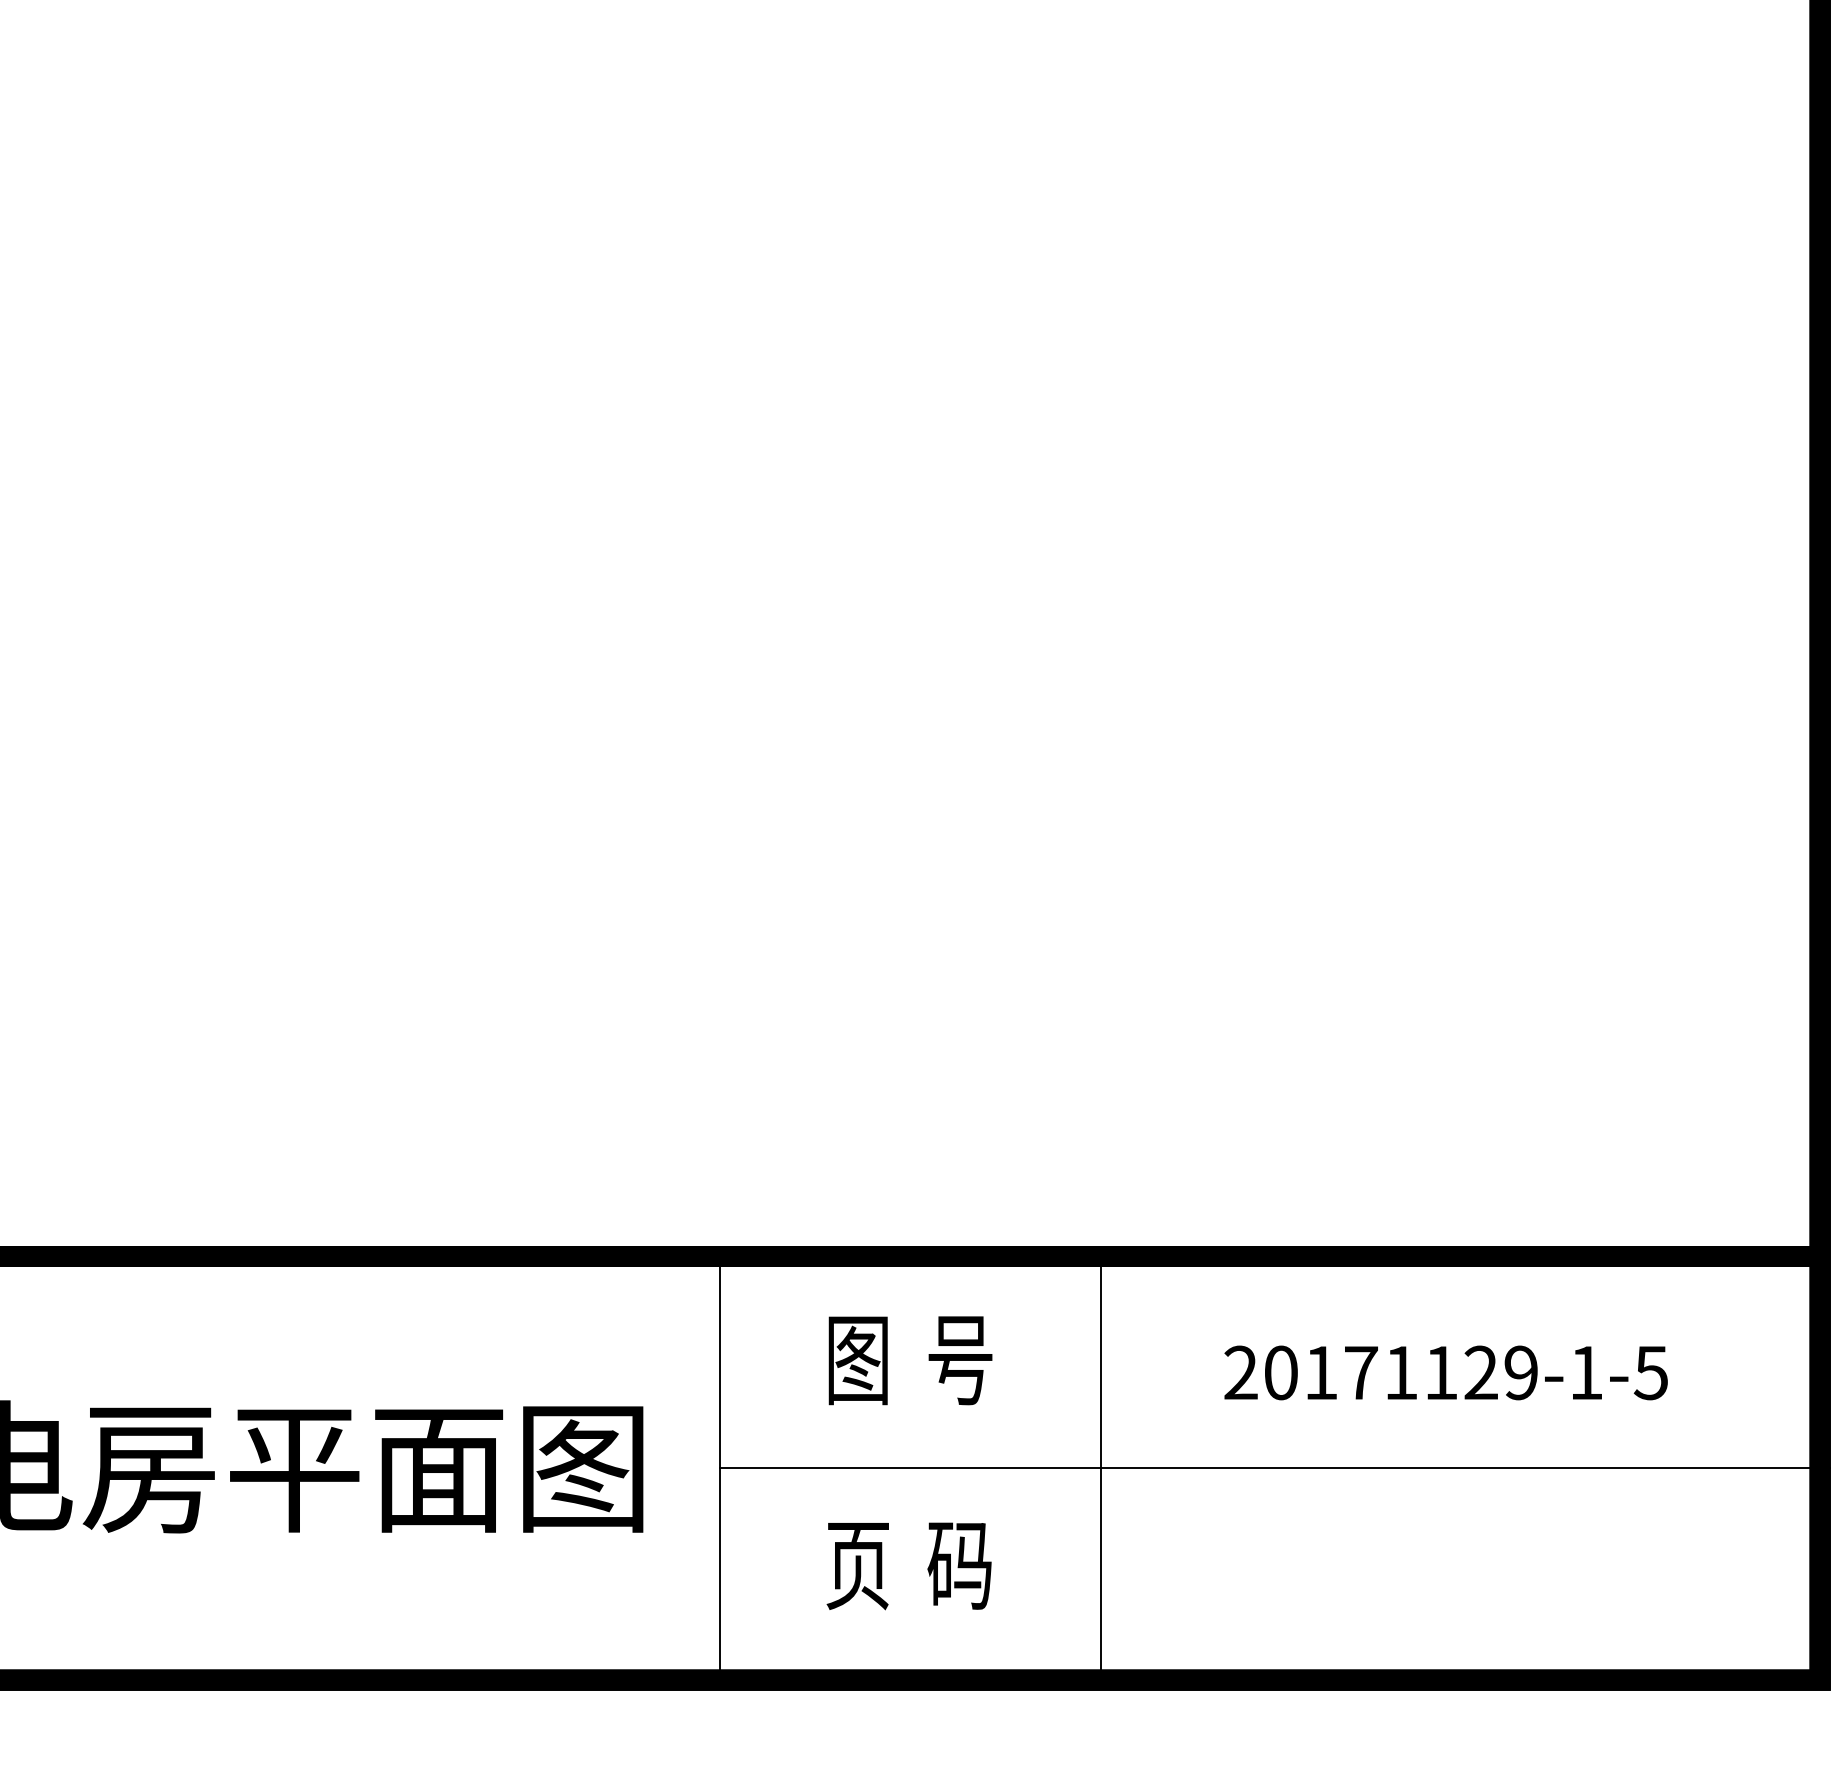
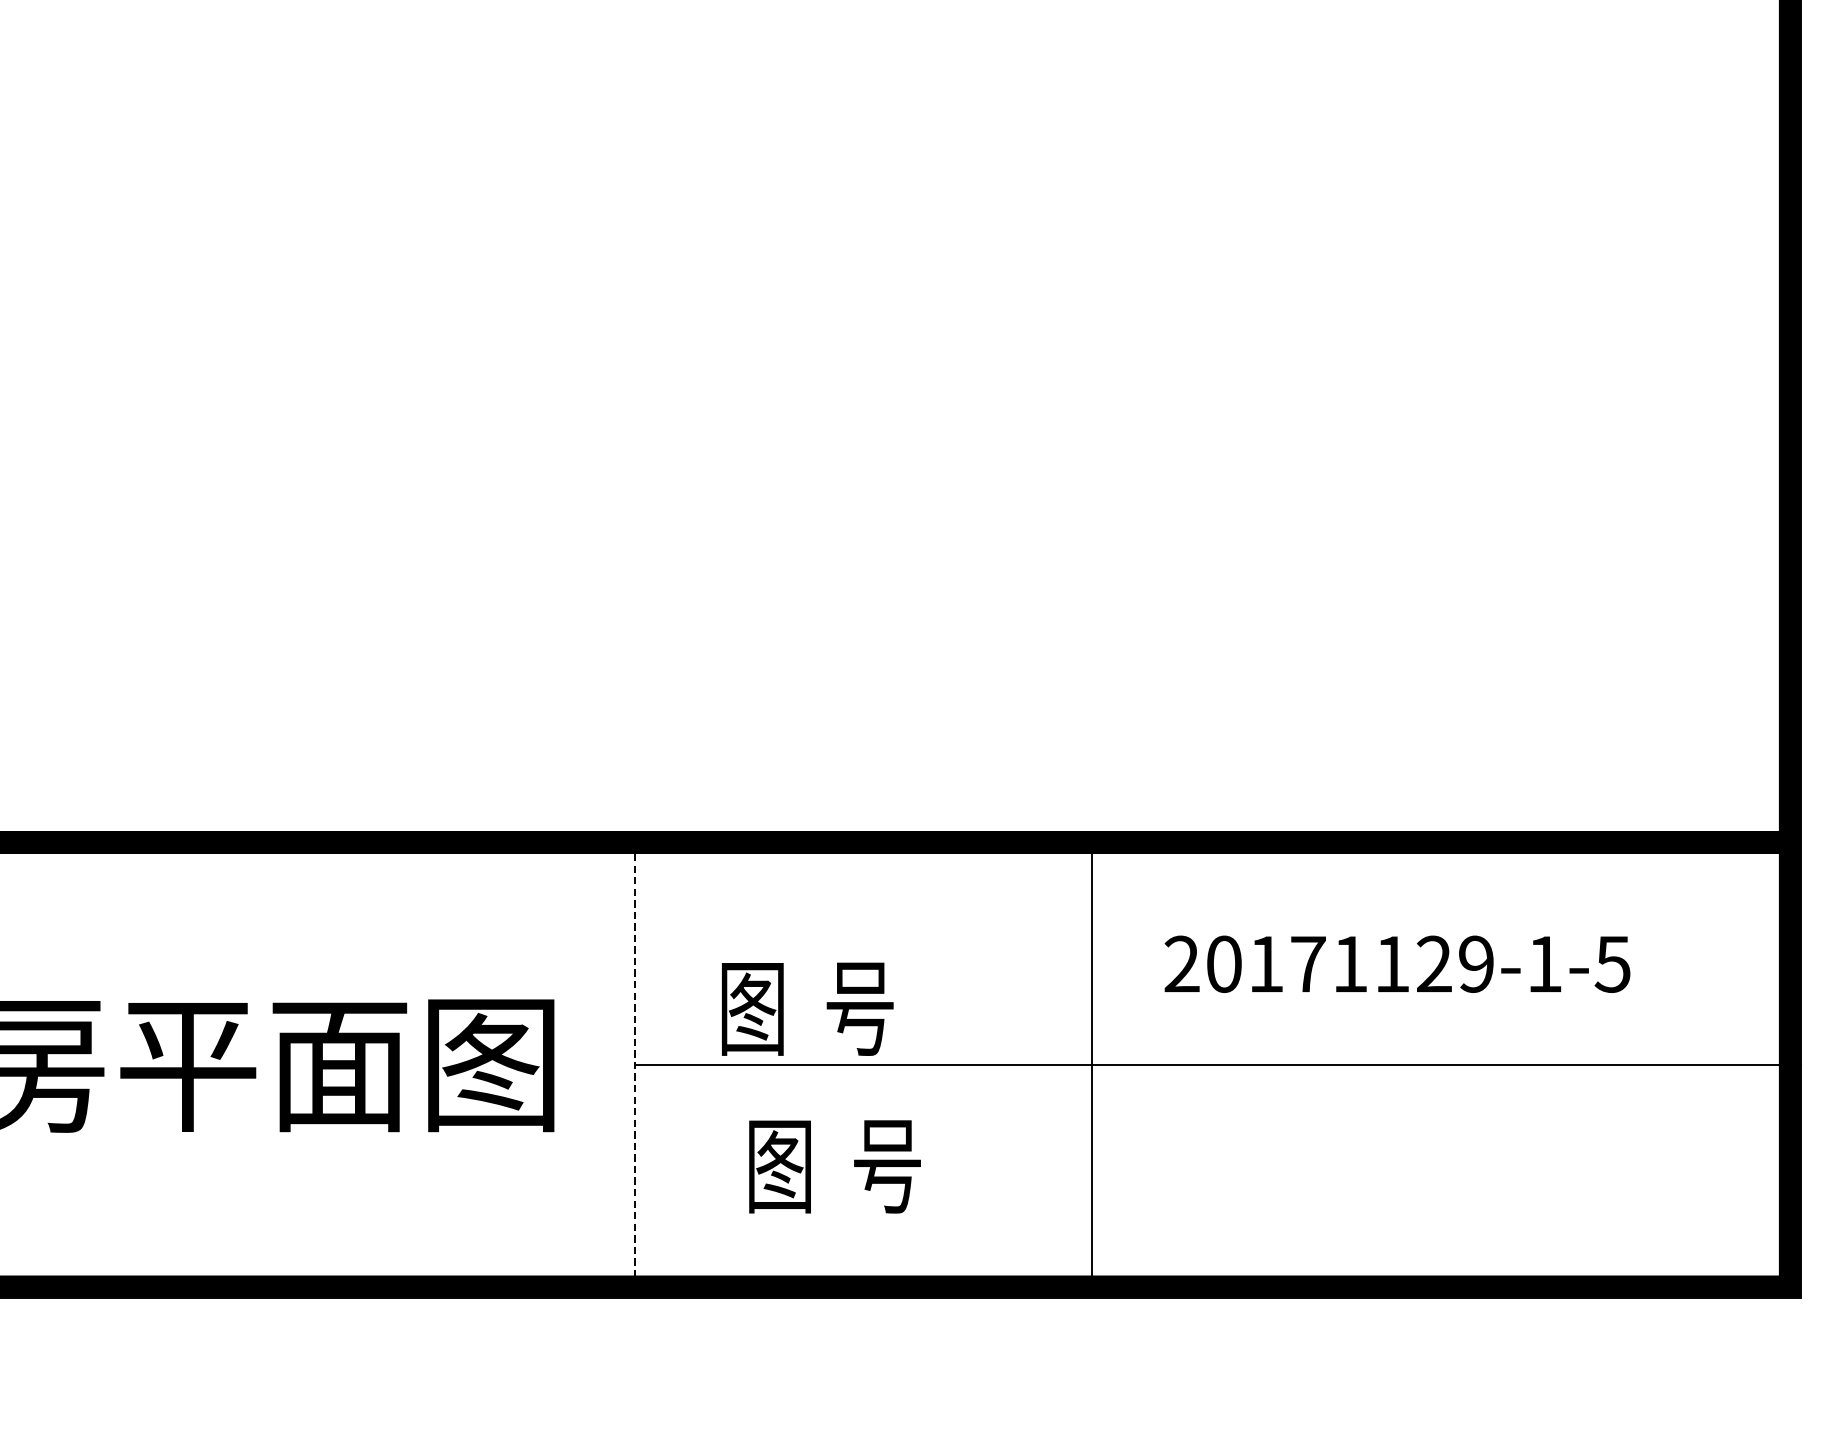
text: (910, 1360) -> (807, 1008), moved
line: (1100, 1467) -> (1091, 1063), moved
line: (720, 1468) -> (635, 1064), solid -> dashed
text: (909, 1565) -> (833, 1166), 页  码 -> 图  号

